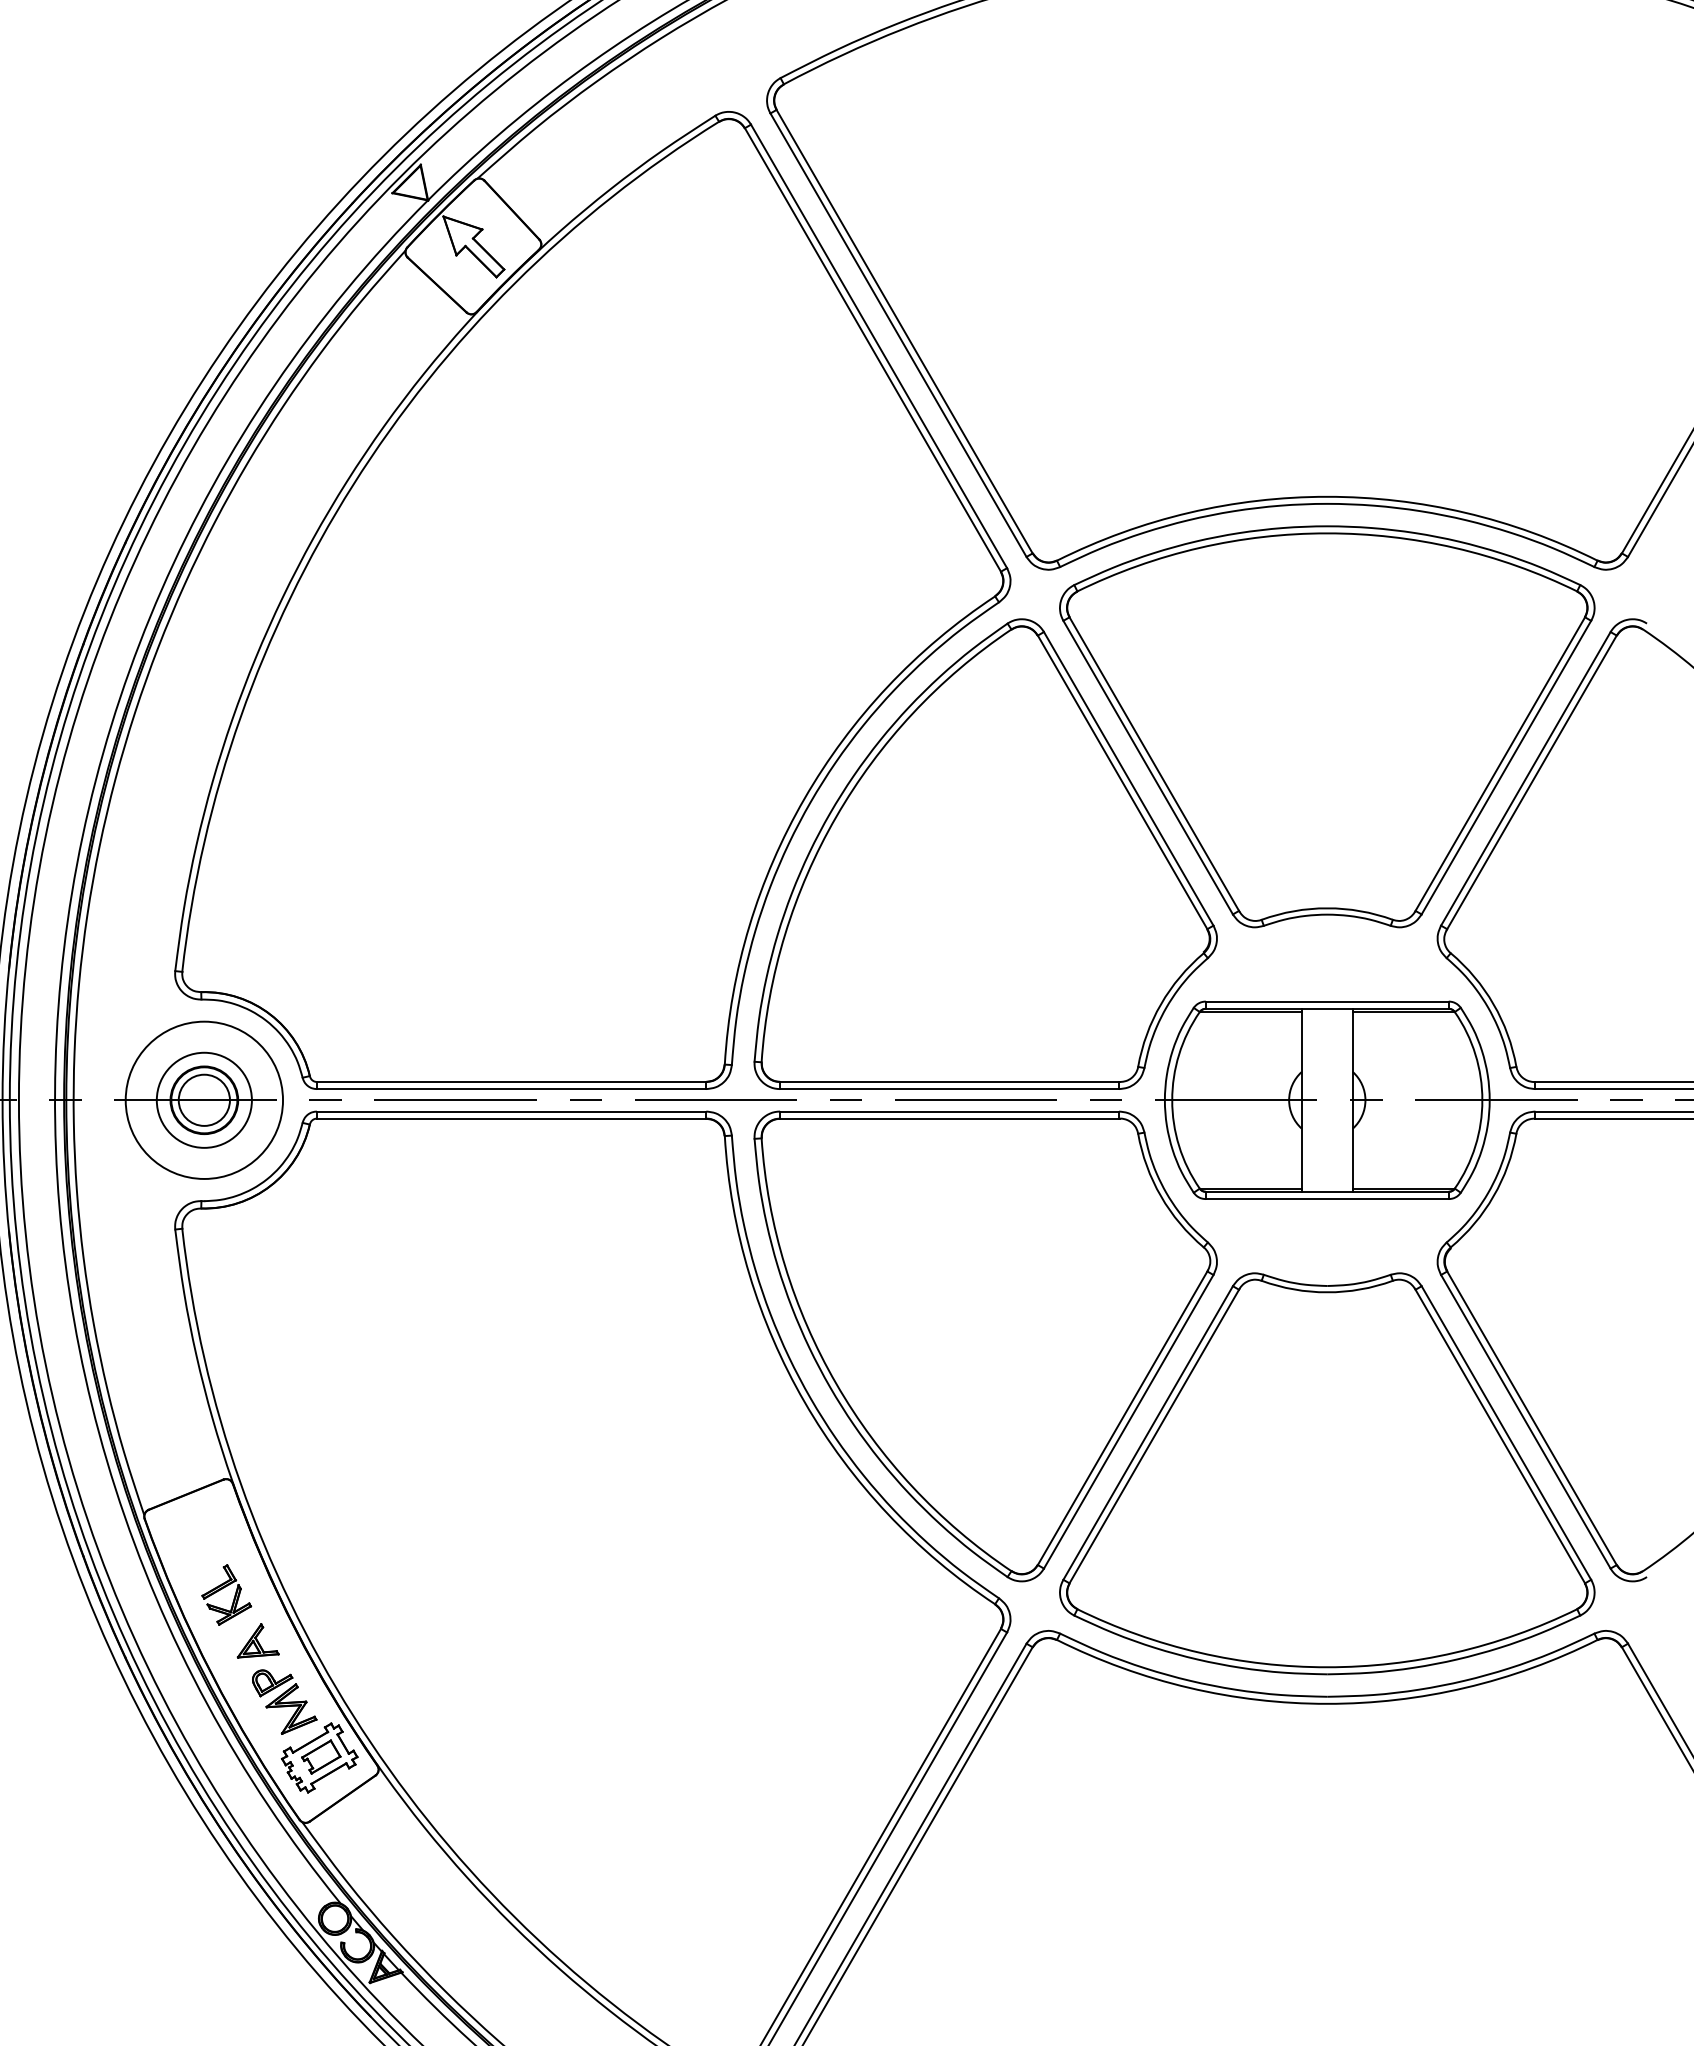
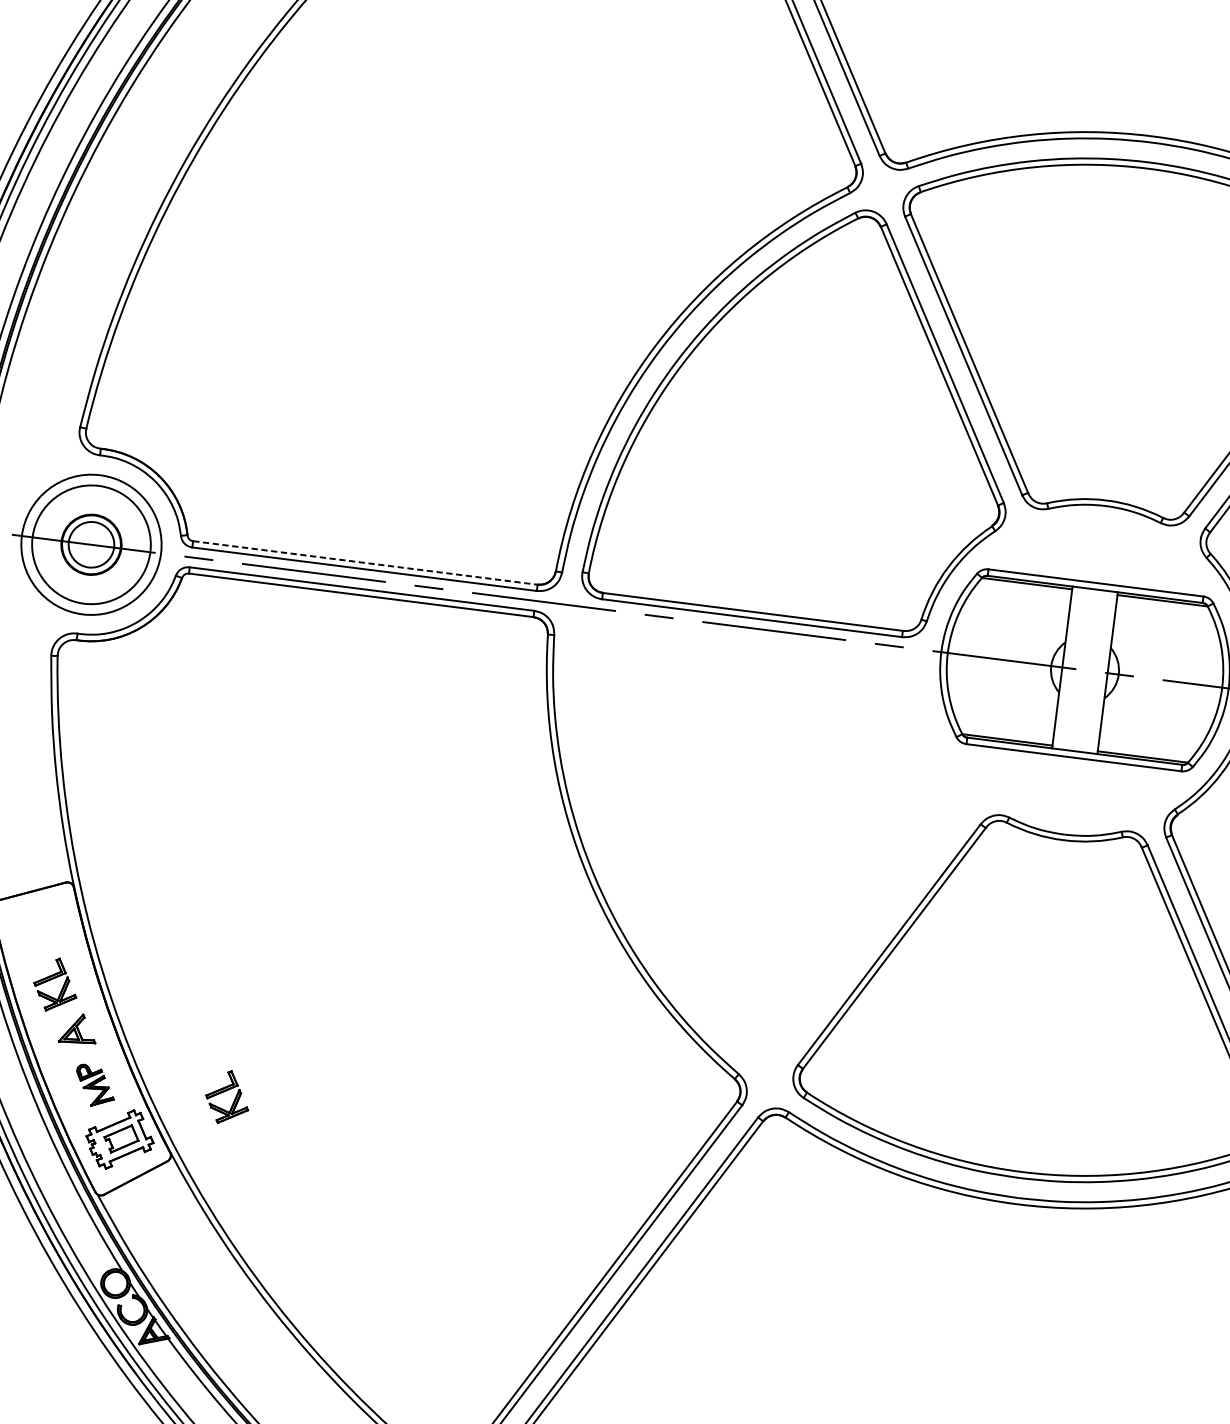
line: (511, 1082) -> (365, 563), solid -> dashed
circle: (203, 1099) -> (90, 543), size x1.4
part: (985, 1346) -> (755, 849), removed
part: (431, 1689) -> (226, 1091), added
part: (284, 1701) -> (95, 1085), size x0.7

